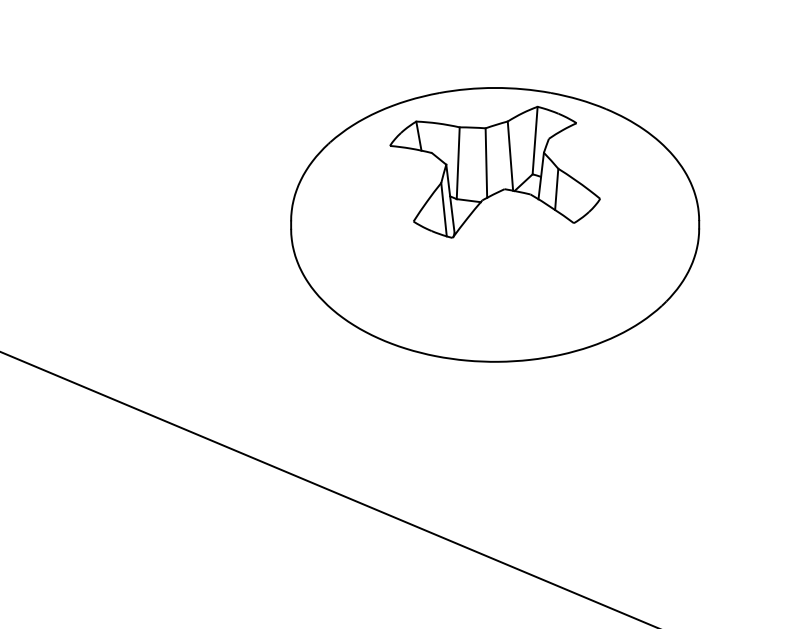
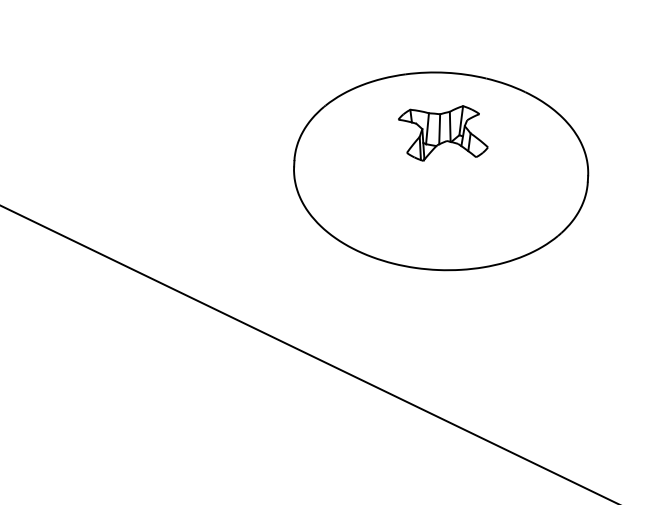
part: (495, 172) -> (443, 133), size x0.6

